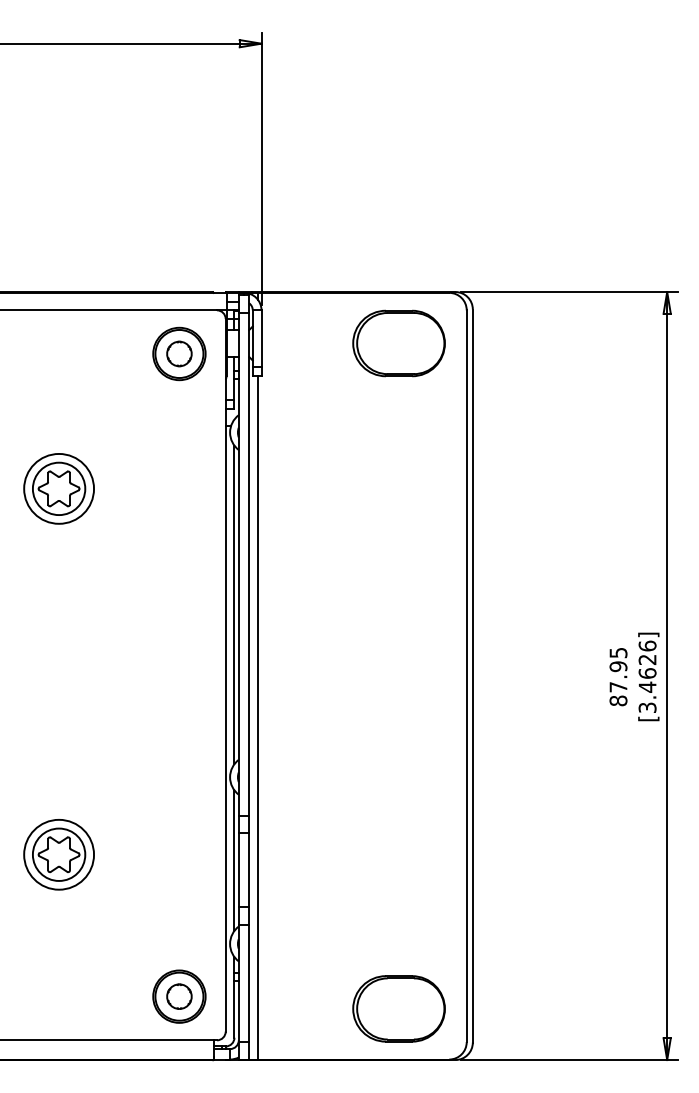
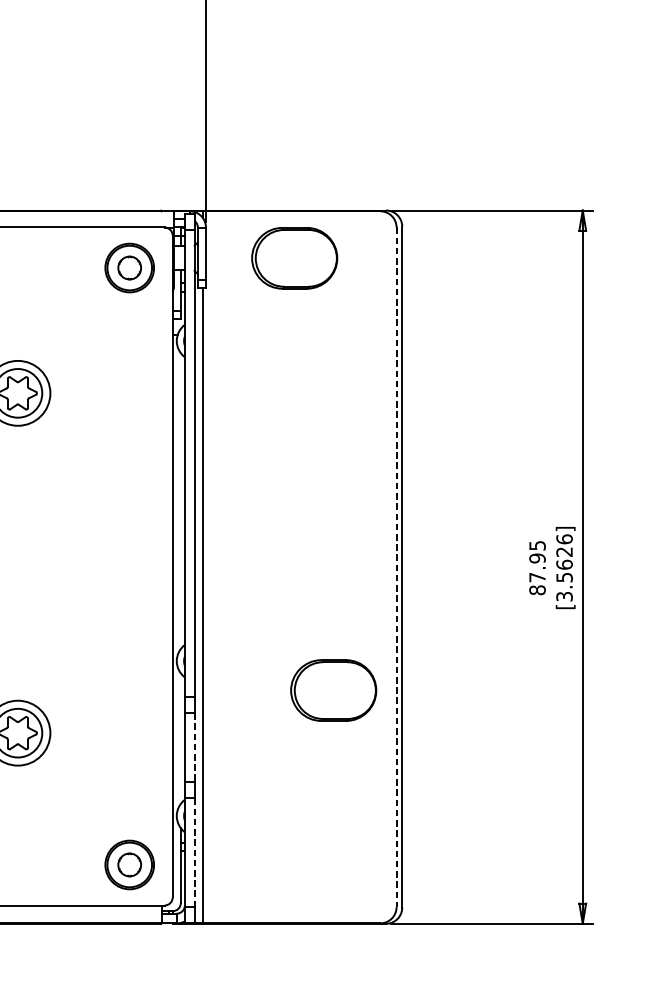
part: (398, 343) -> (294, 258), moved
line: (234, 604) -> (180, 500), removed
line: (466, 676) -> (396, 567), solid -> dashed
text: (647, 686) -> (564, 576), [3.4626] -> [3.5626]
line: (234, 860) -> (180, 738), removed
line: (249, 870) -> (194, 747), solid -> dashed
line: (249, 983) -> (194, 852), solid -> dashed
part: (398, 1008) -> (333, 690), moved

